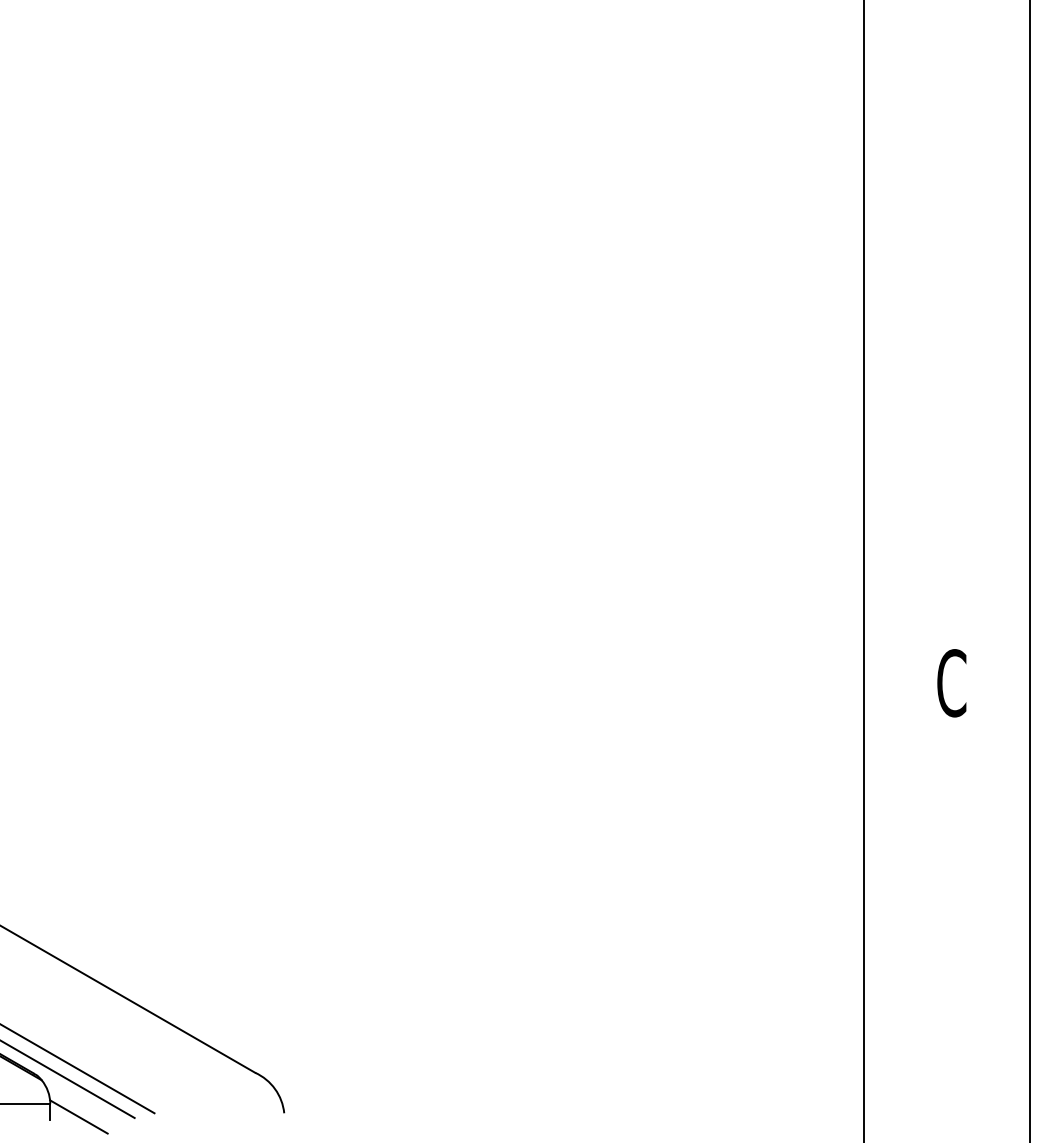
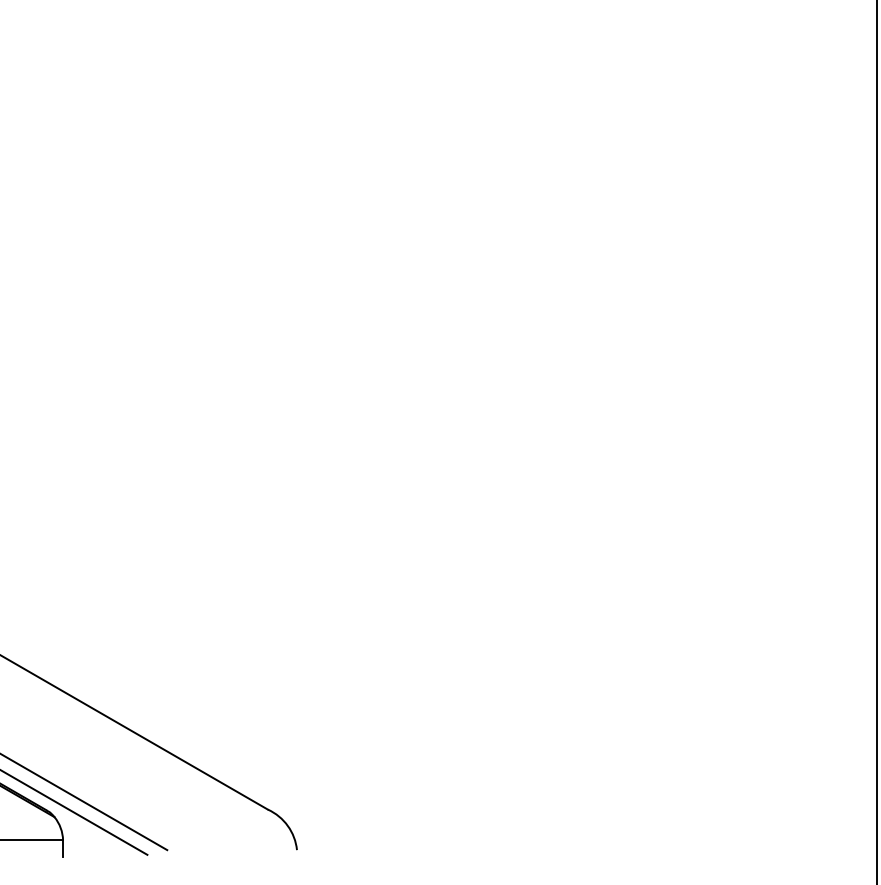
line: (78, 1116) -> (91, 853), removed

